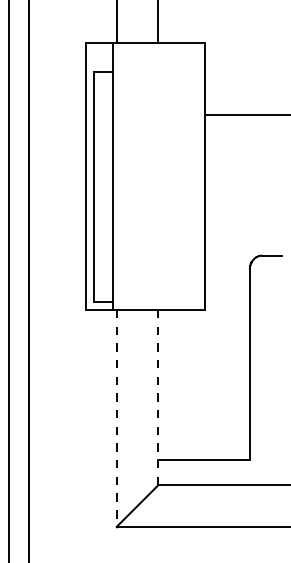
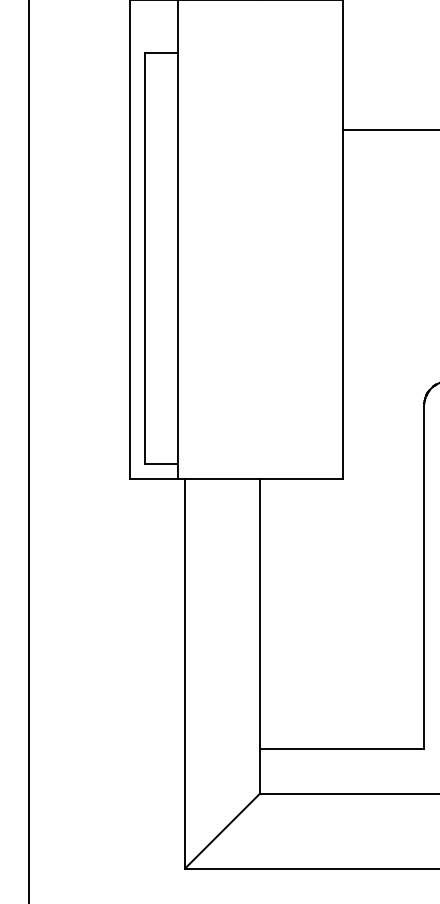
line: (158, 397) -> (260, 636), dashed -> solid
line: (116, 418) -> (184, 674), dashed -> solid

